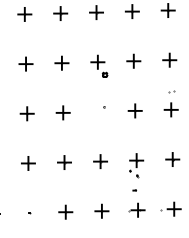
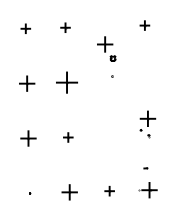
part: (133, 60) -> (144, 24), size x0.6
part: (61, 62) -> (64, 27), size x0.6
part: (25, 63) -> (25, 28), size x0.6
part: (99, 65) -> (106, 48), moved
part: (134, 110) -> (145, 80), removed
part: (62, 112) -> (66, 82), size x1.4
part: (100, 161) -> (108, 136), removed
part: (64, 162) -> (68, 137), size x0.6
part: (136, 165) -> (147, 124), moved
part: (101, 210) -> (109, 190), size x0.6

